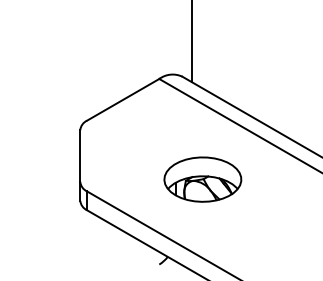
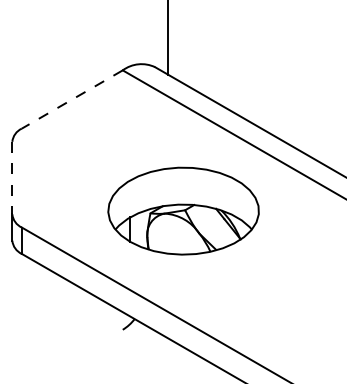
line: (123, 99) -> (72, 99), solid -> dashed
line: (80, 156) -> (12, 178), solid -> dashed
part: (202, 179) -> (183, 210), size x1.4

